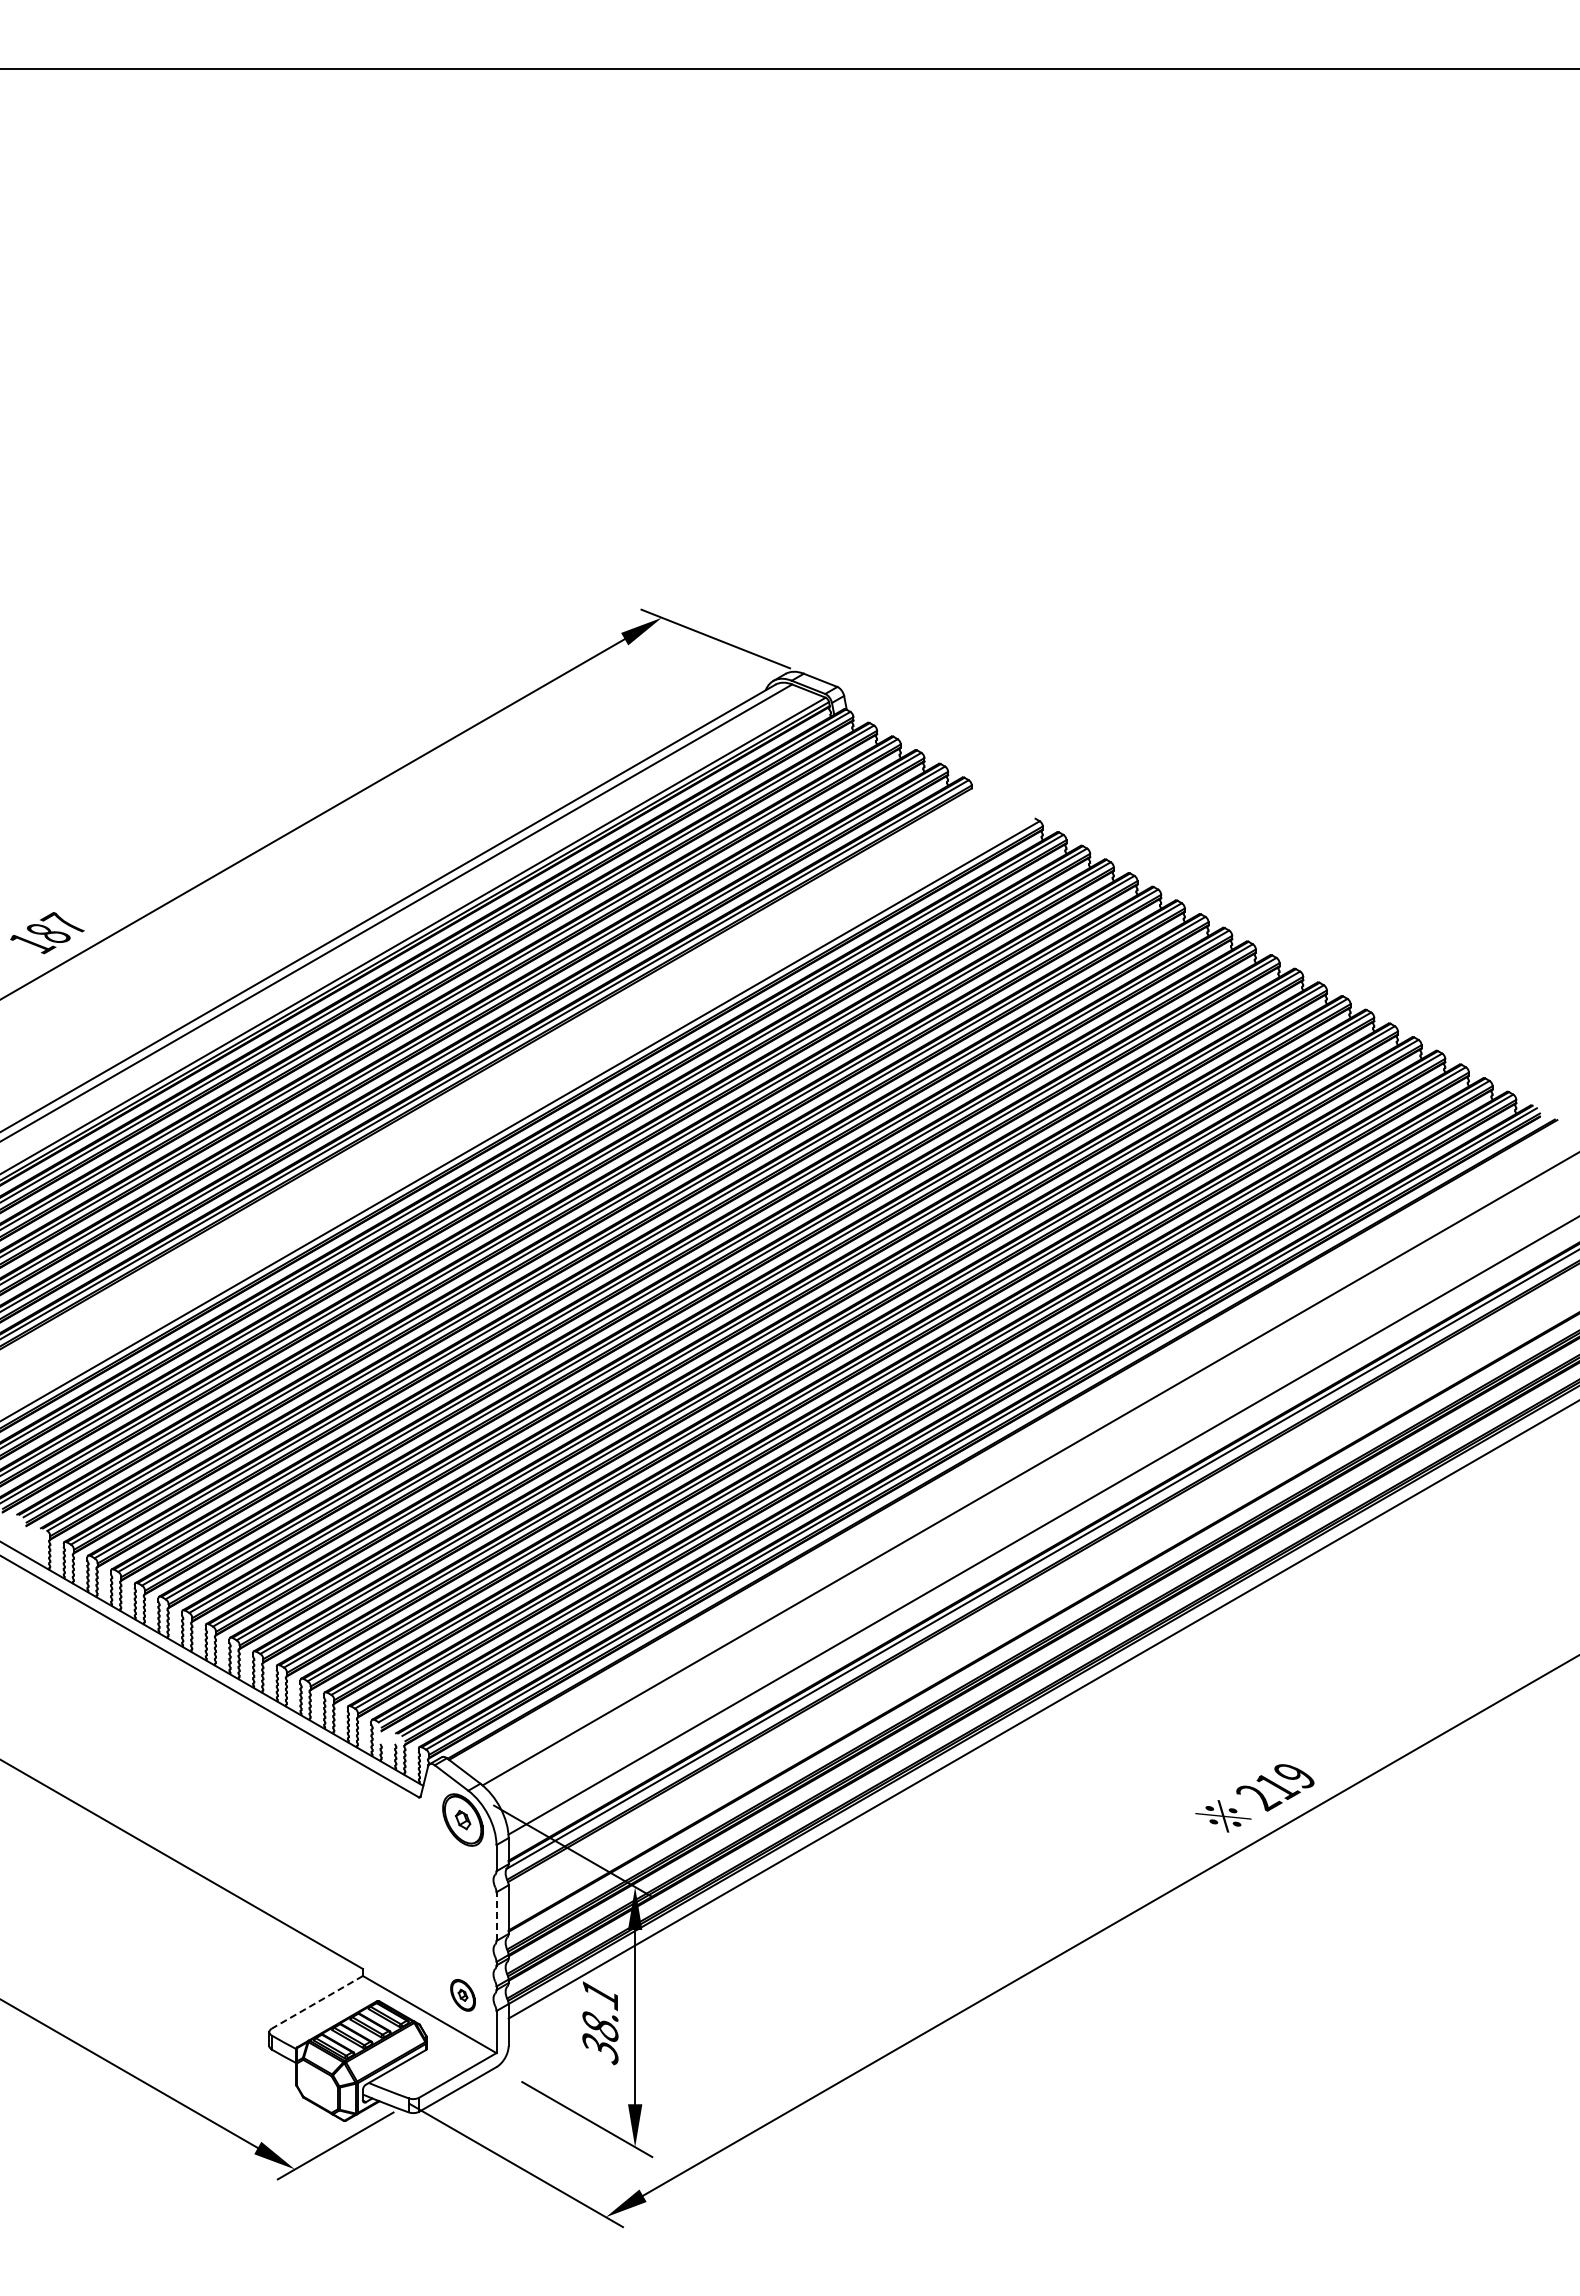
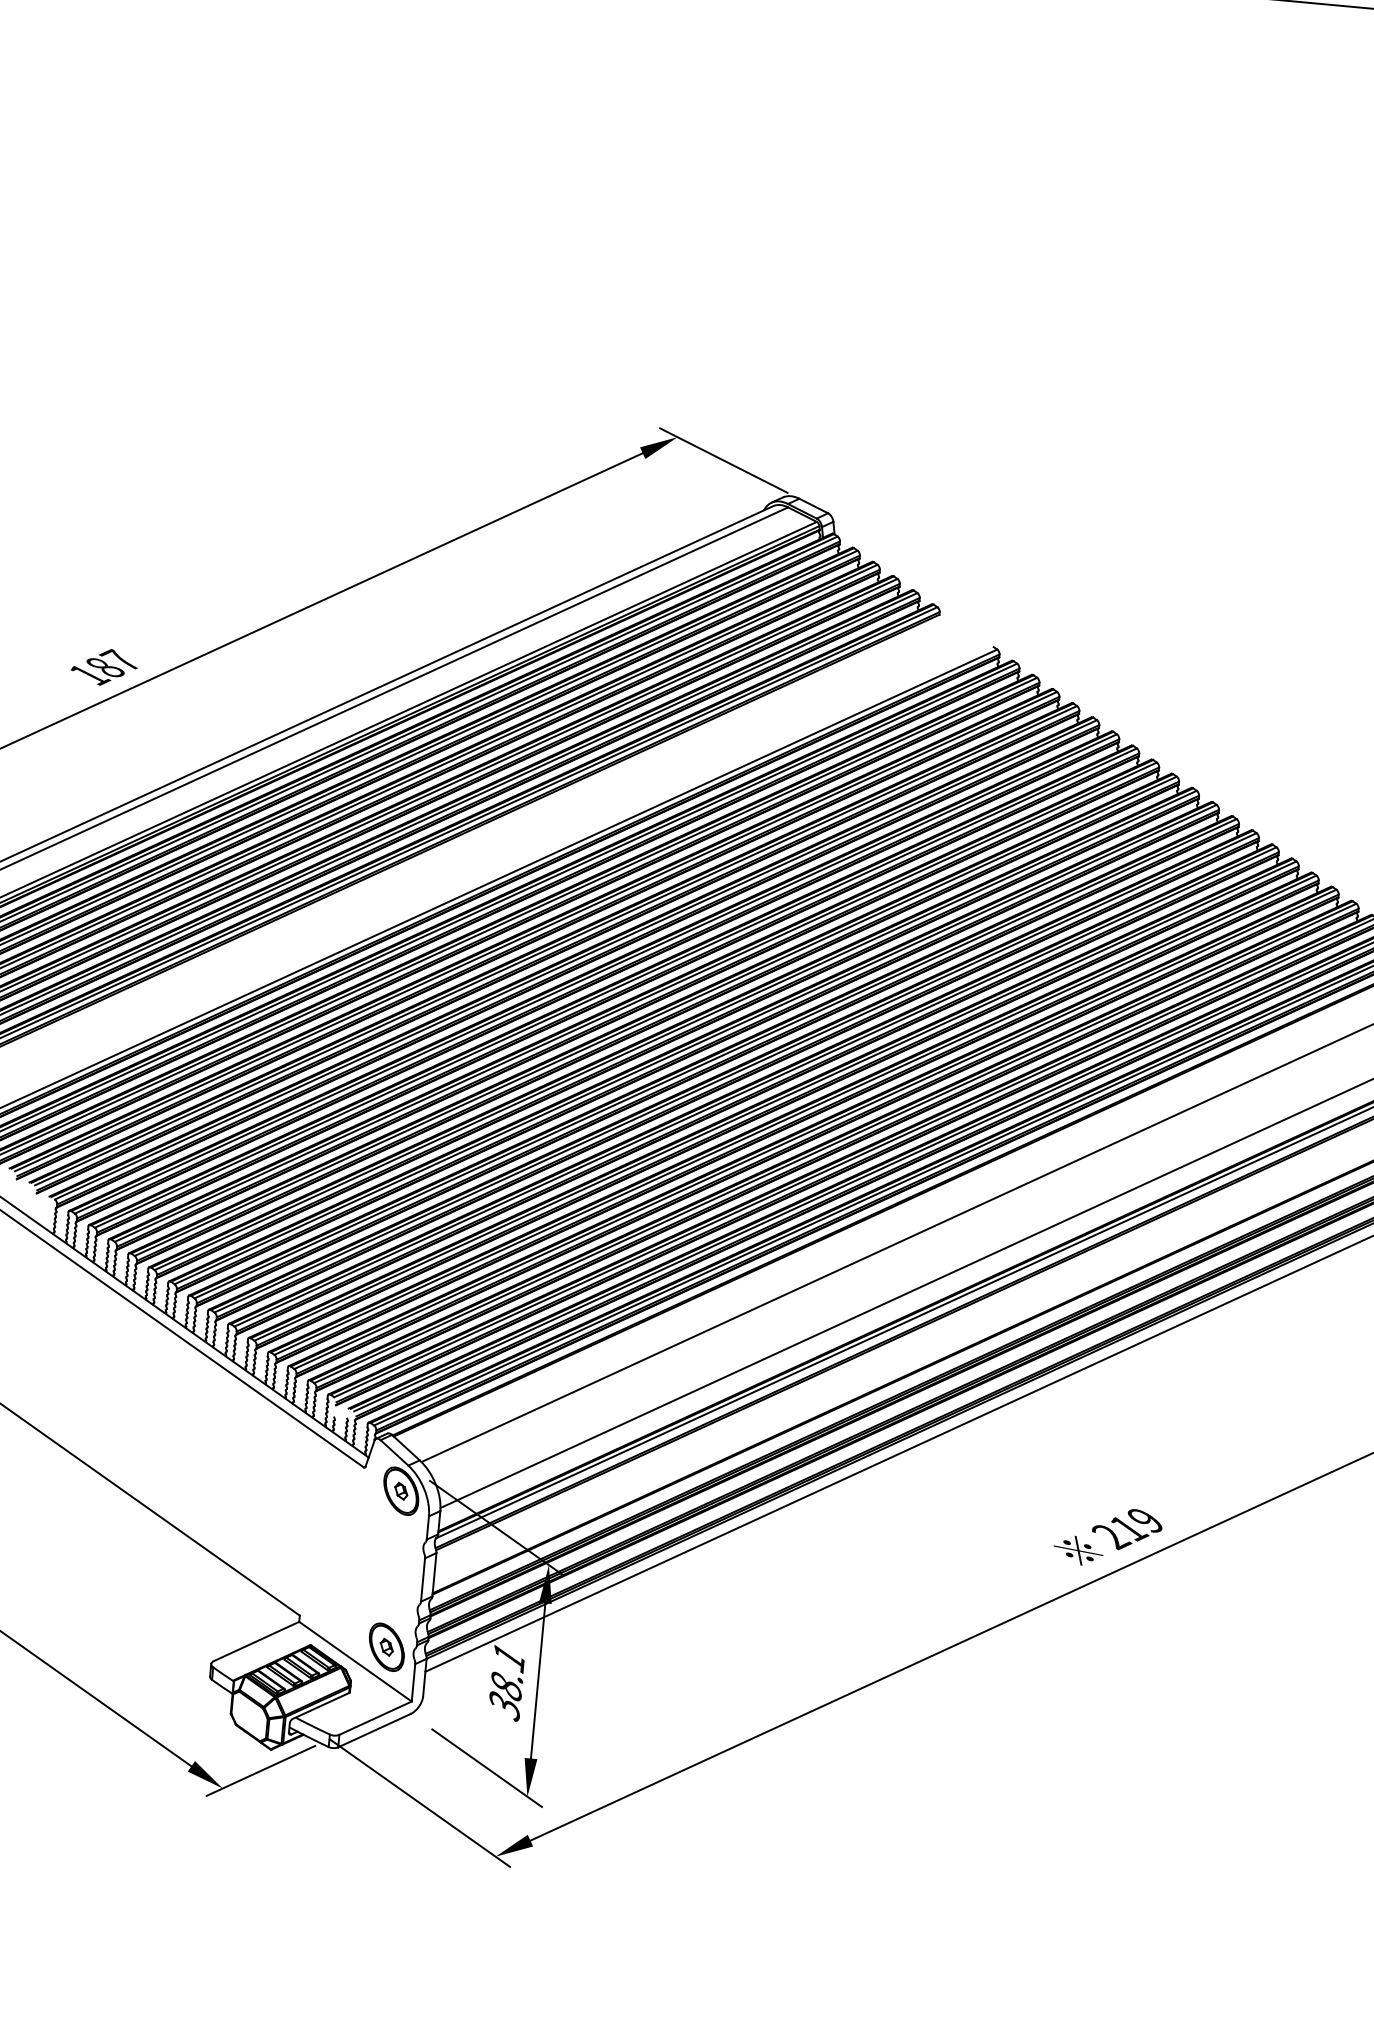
line: (496, 1916) -> (423, 1579), dashed -> solid
part: (462, 1995) -> (386, 1647), size x1.67
line: (317, 2002) -> (256, 1641), dashed -> solid

